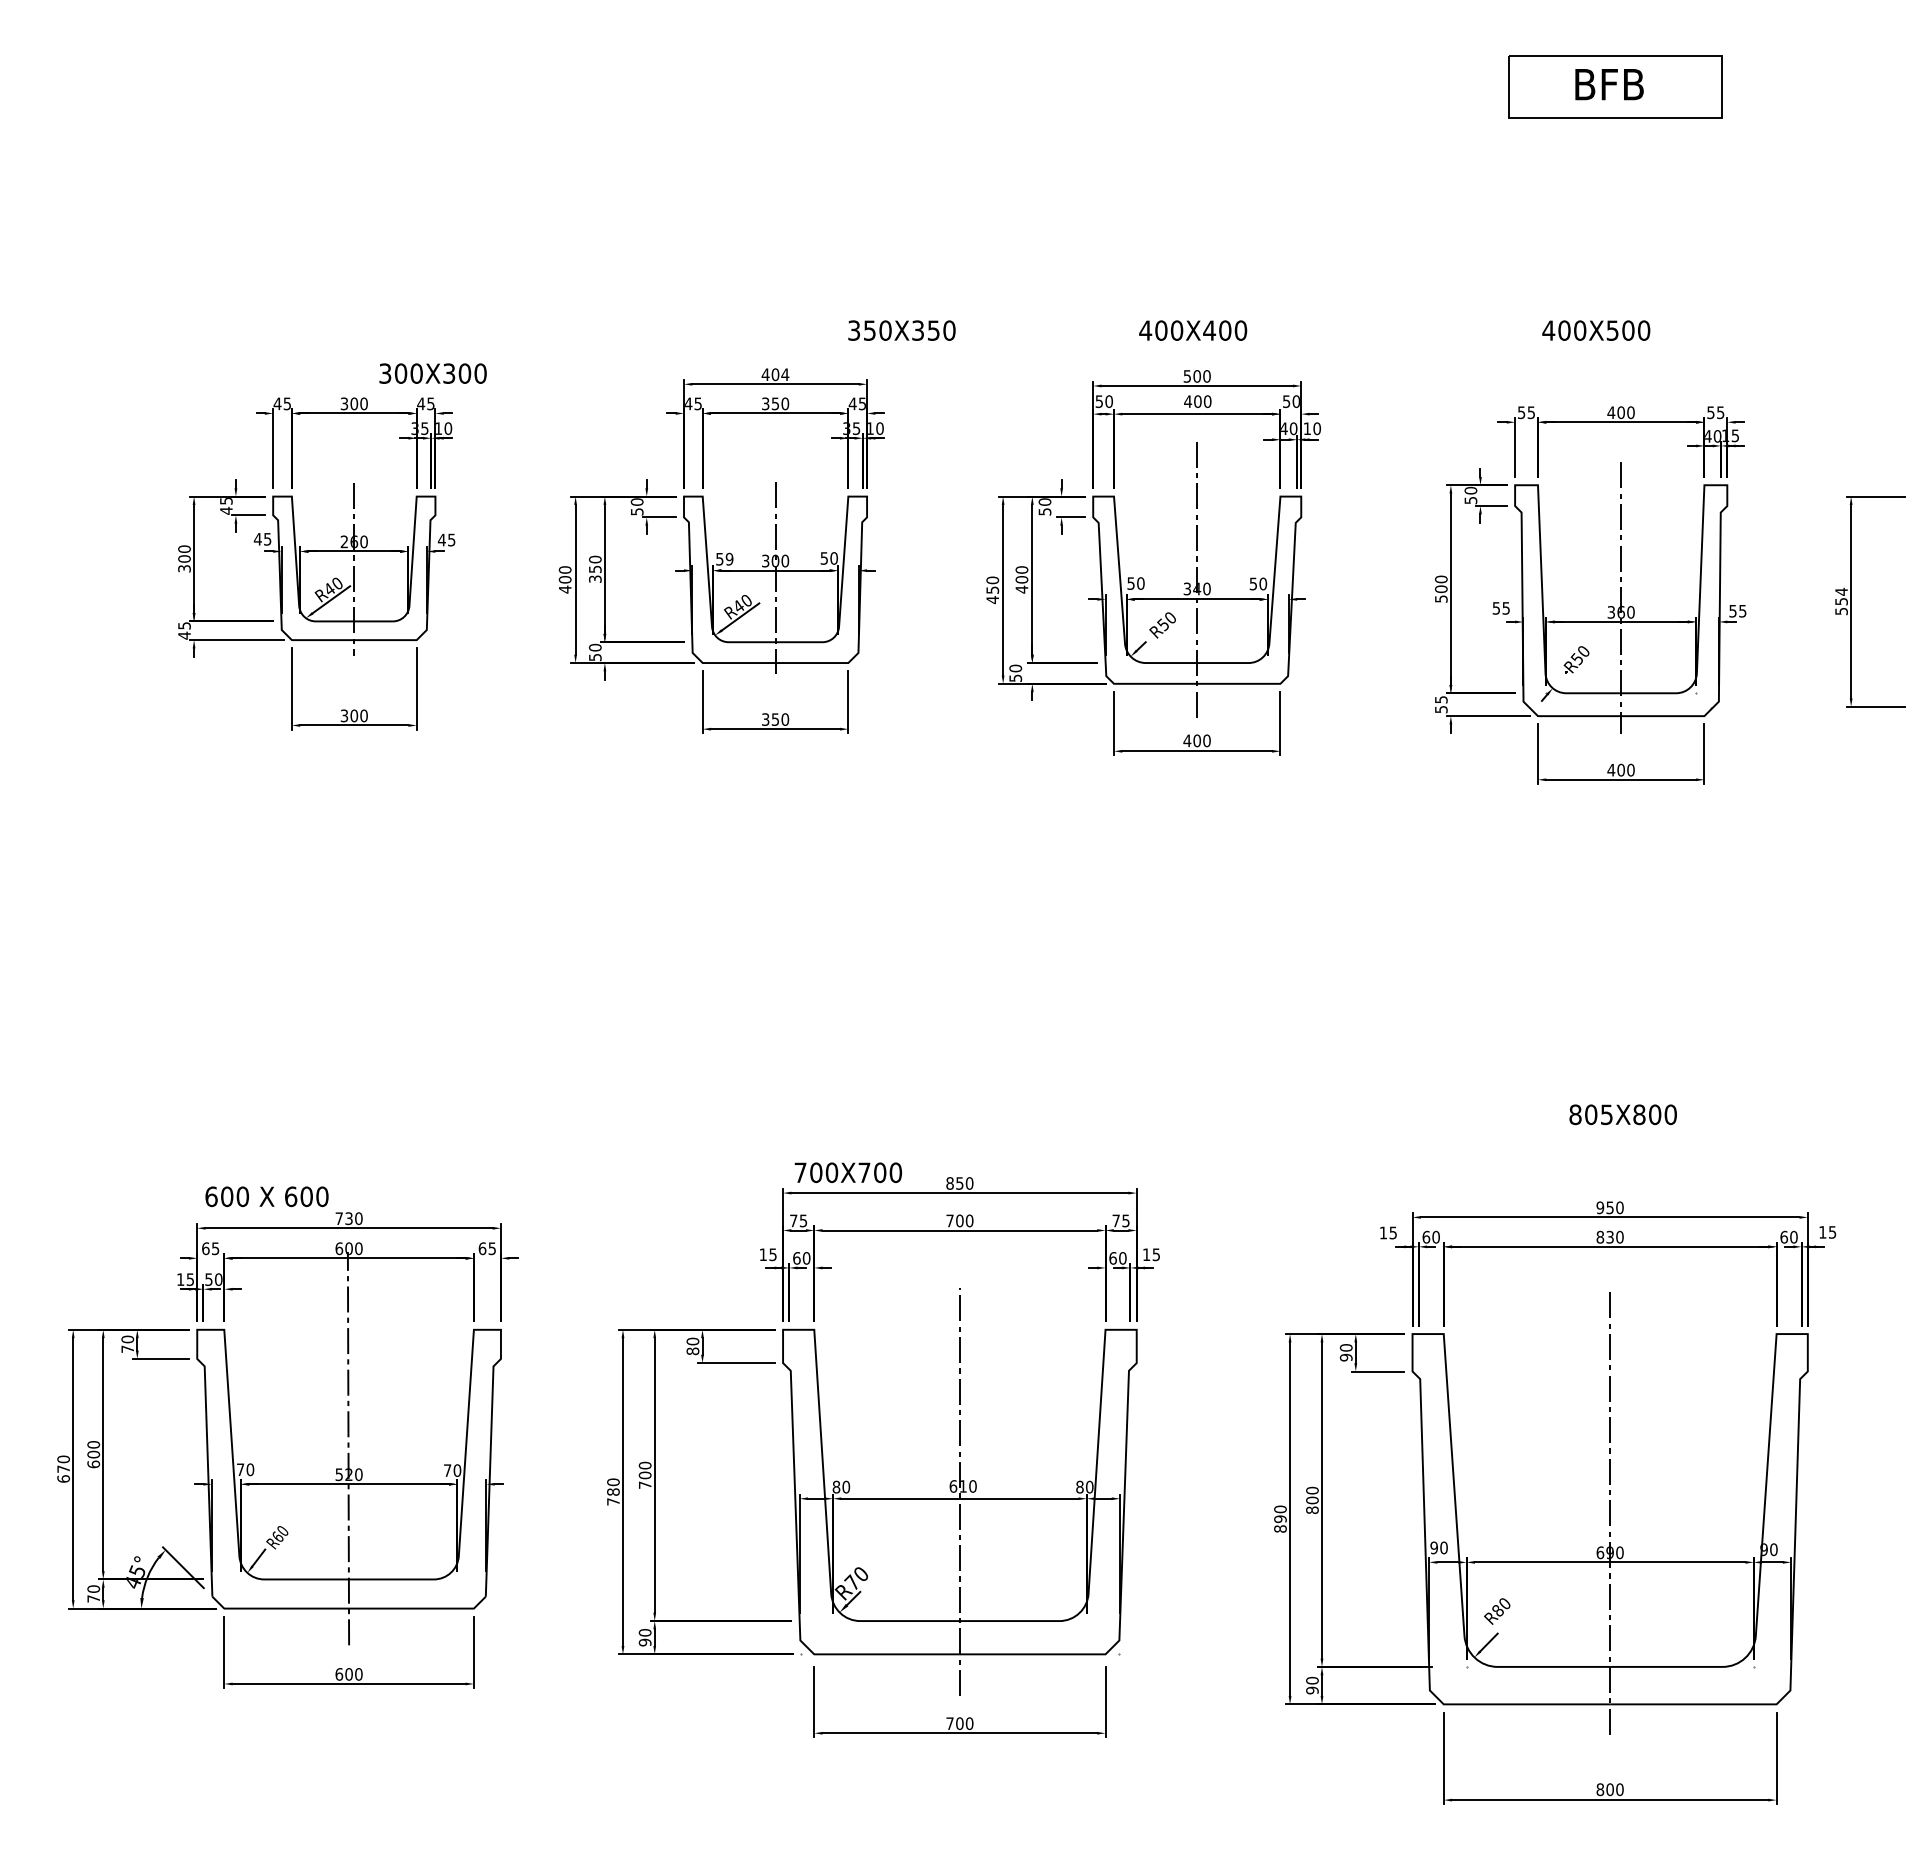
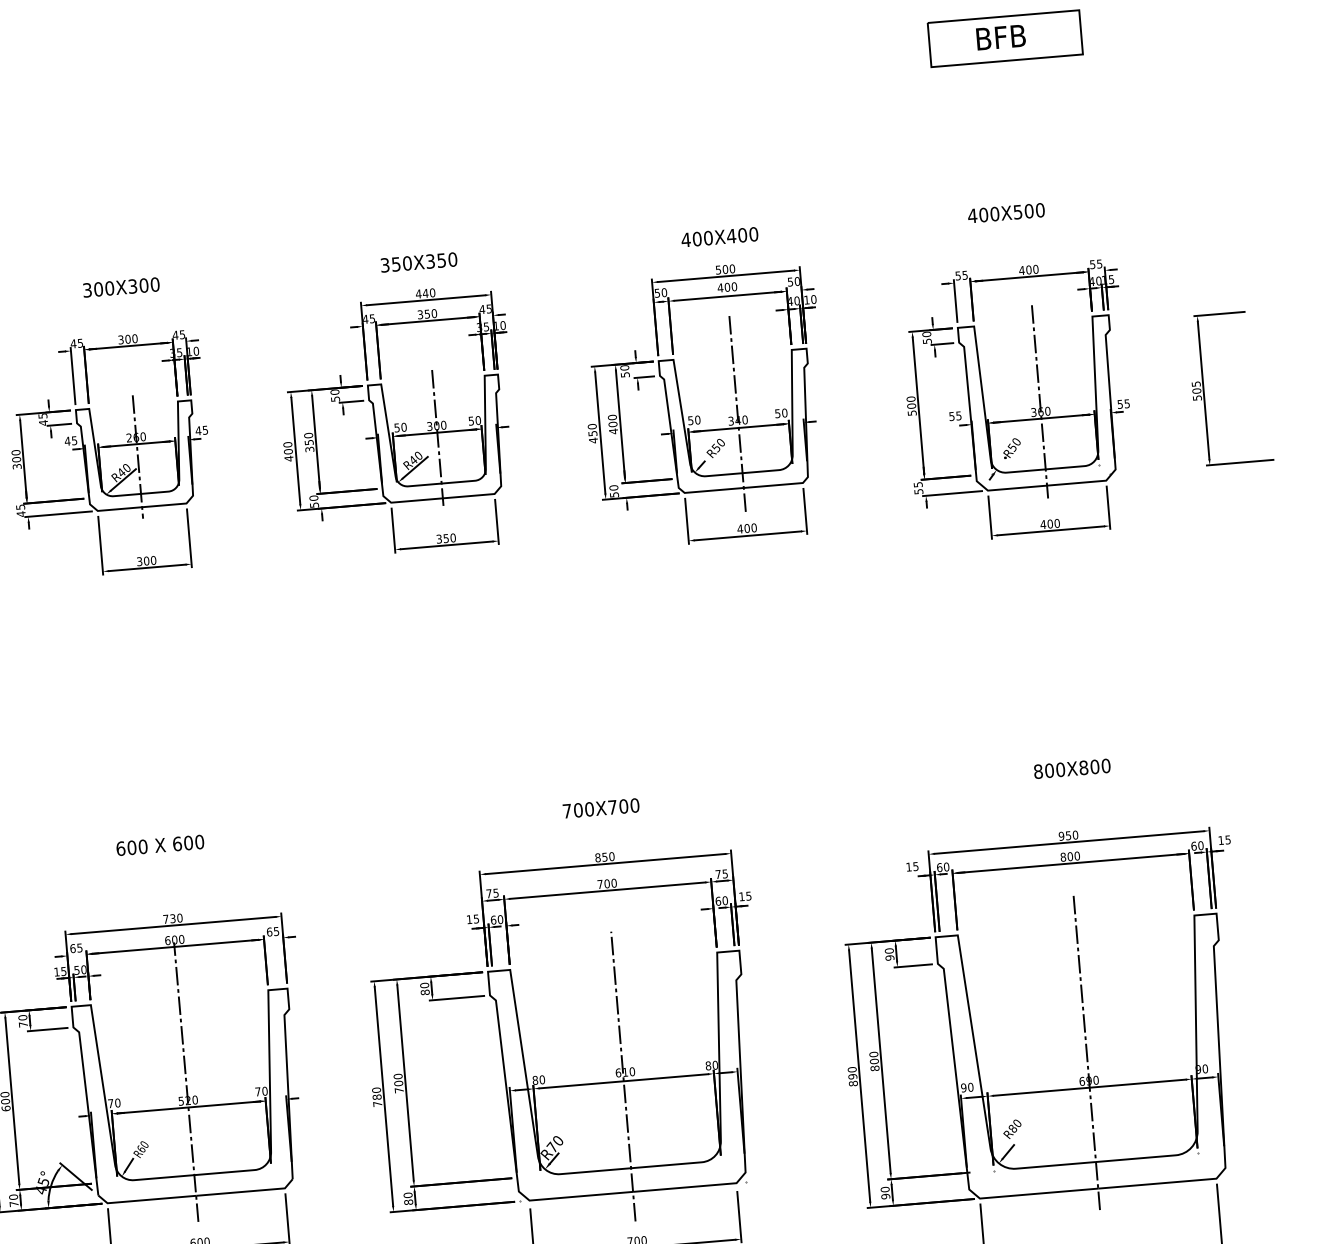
text: (901, 330) -> (418, 262), moved
text: (432, 373) -> (120, 287), moved
text: (780, 374) -> (429, 293), 404 -> 440
text: (729, 559) -> (403, 427), 59 -> 50
text: (1841, 596) -> (1196, 387), 554 -> 505
text: (1606, 1114) -> (1060, 769), 805X800 -> 800X800
text: (847, 1172) -> (600, 808), moved
text: (266, 1196) -> (159, 845), moved
text: (1609, 1237) -> (1069, 856), 830 -> 800
text: (645, 1642) -> (408, 1202), 90 -> 80

